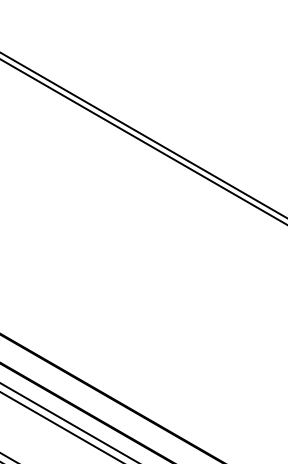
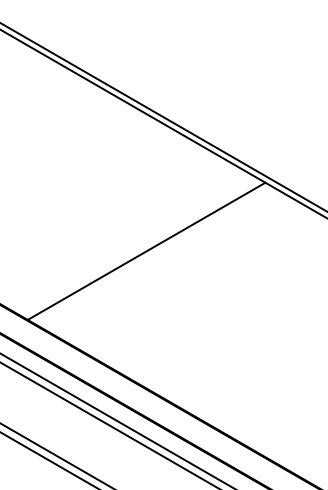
line: (155, 285) -> (146, 250), added

